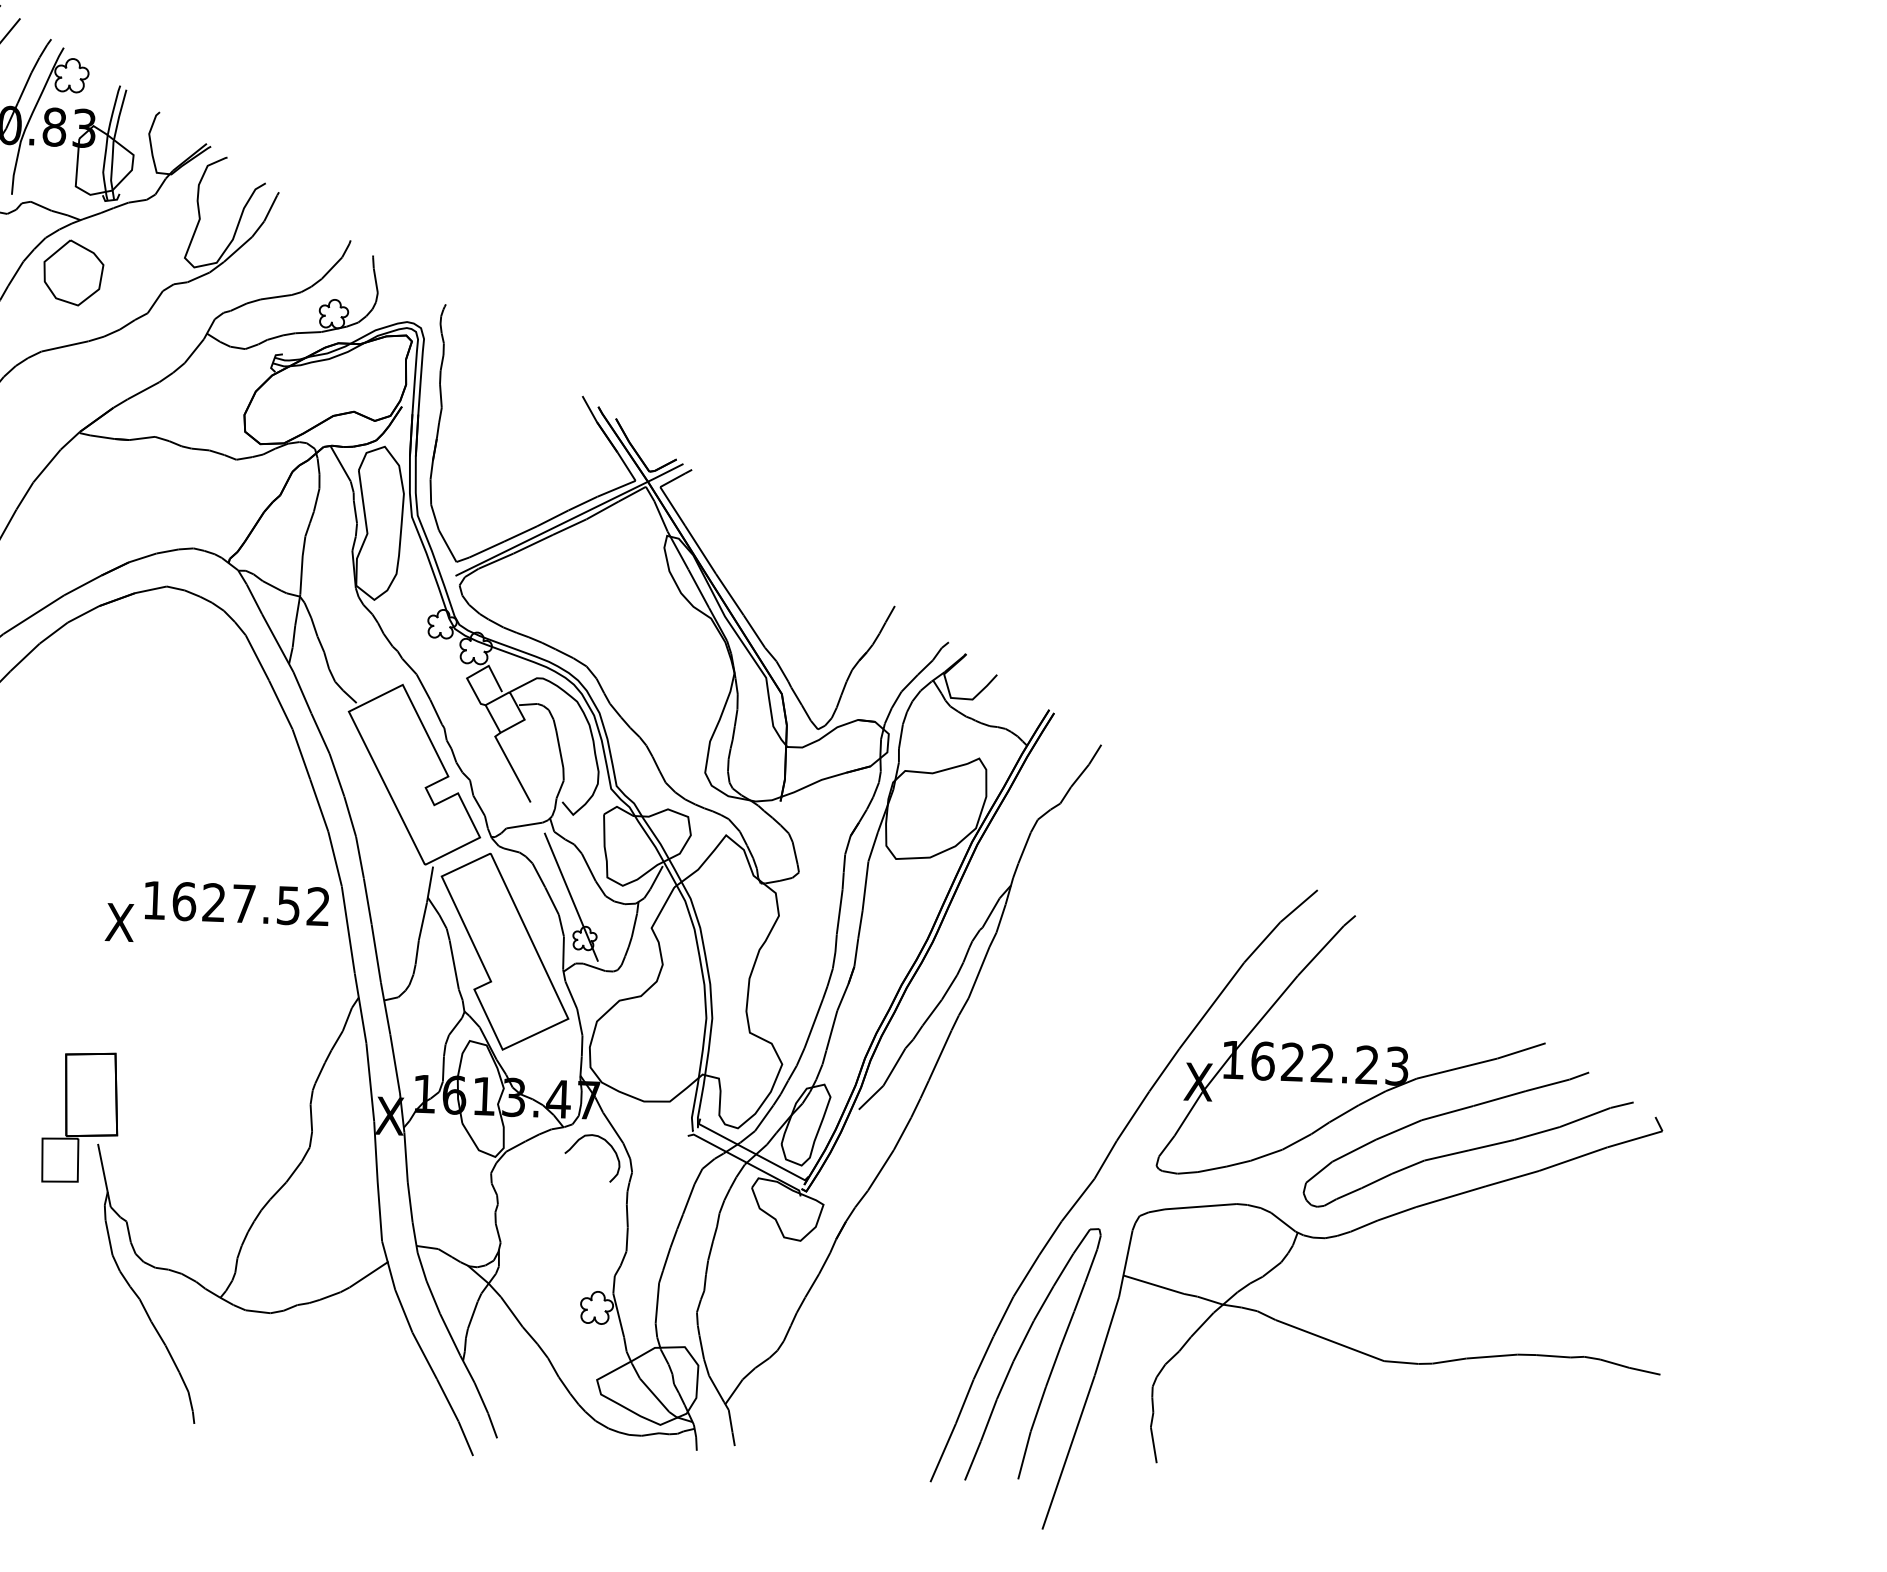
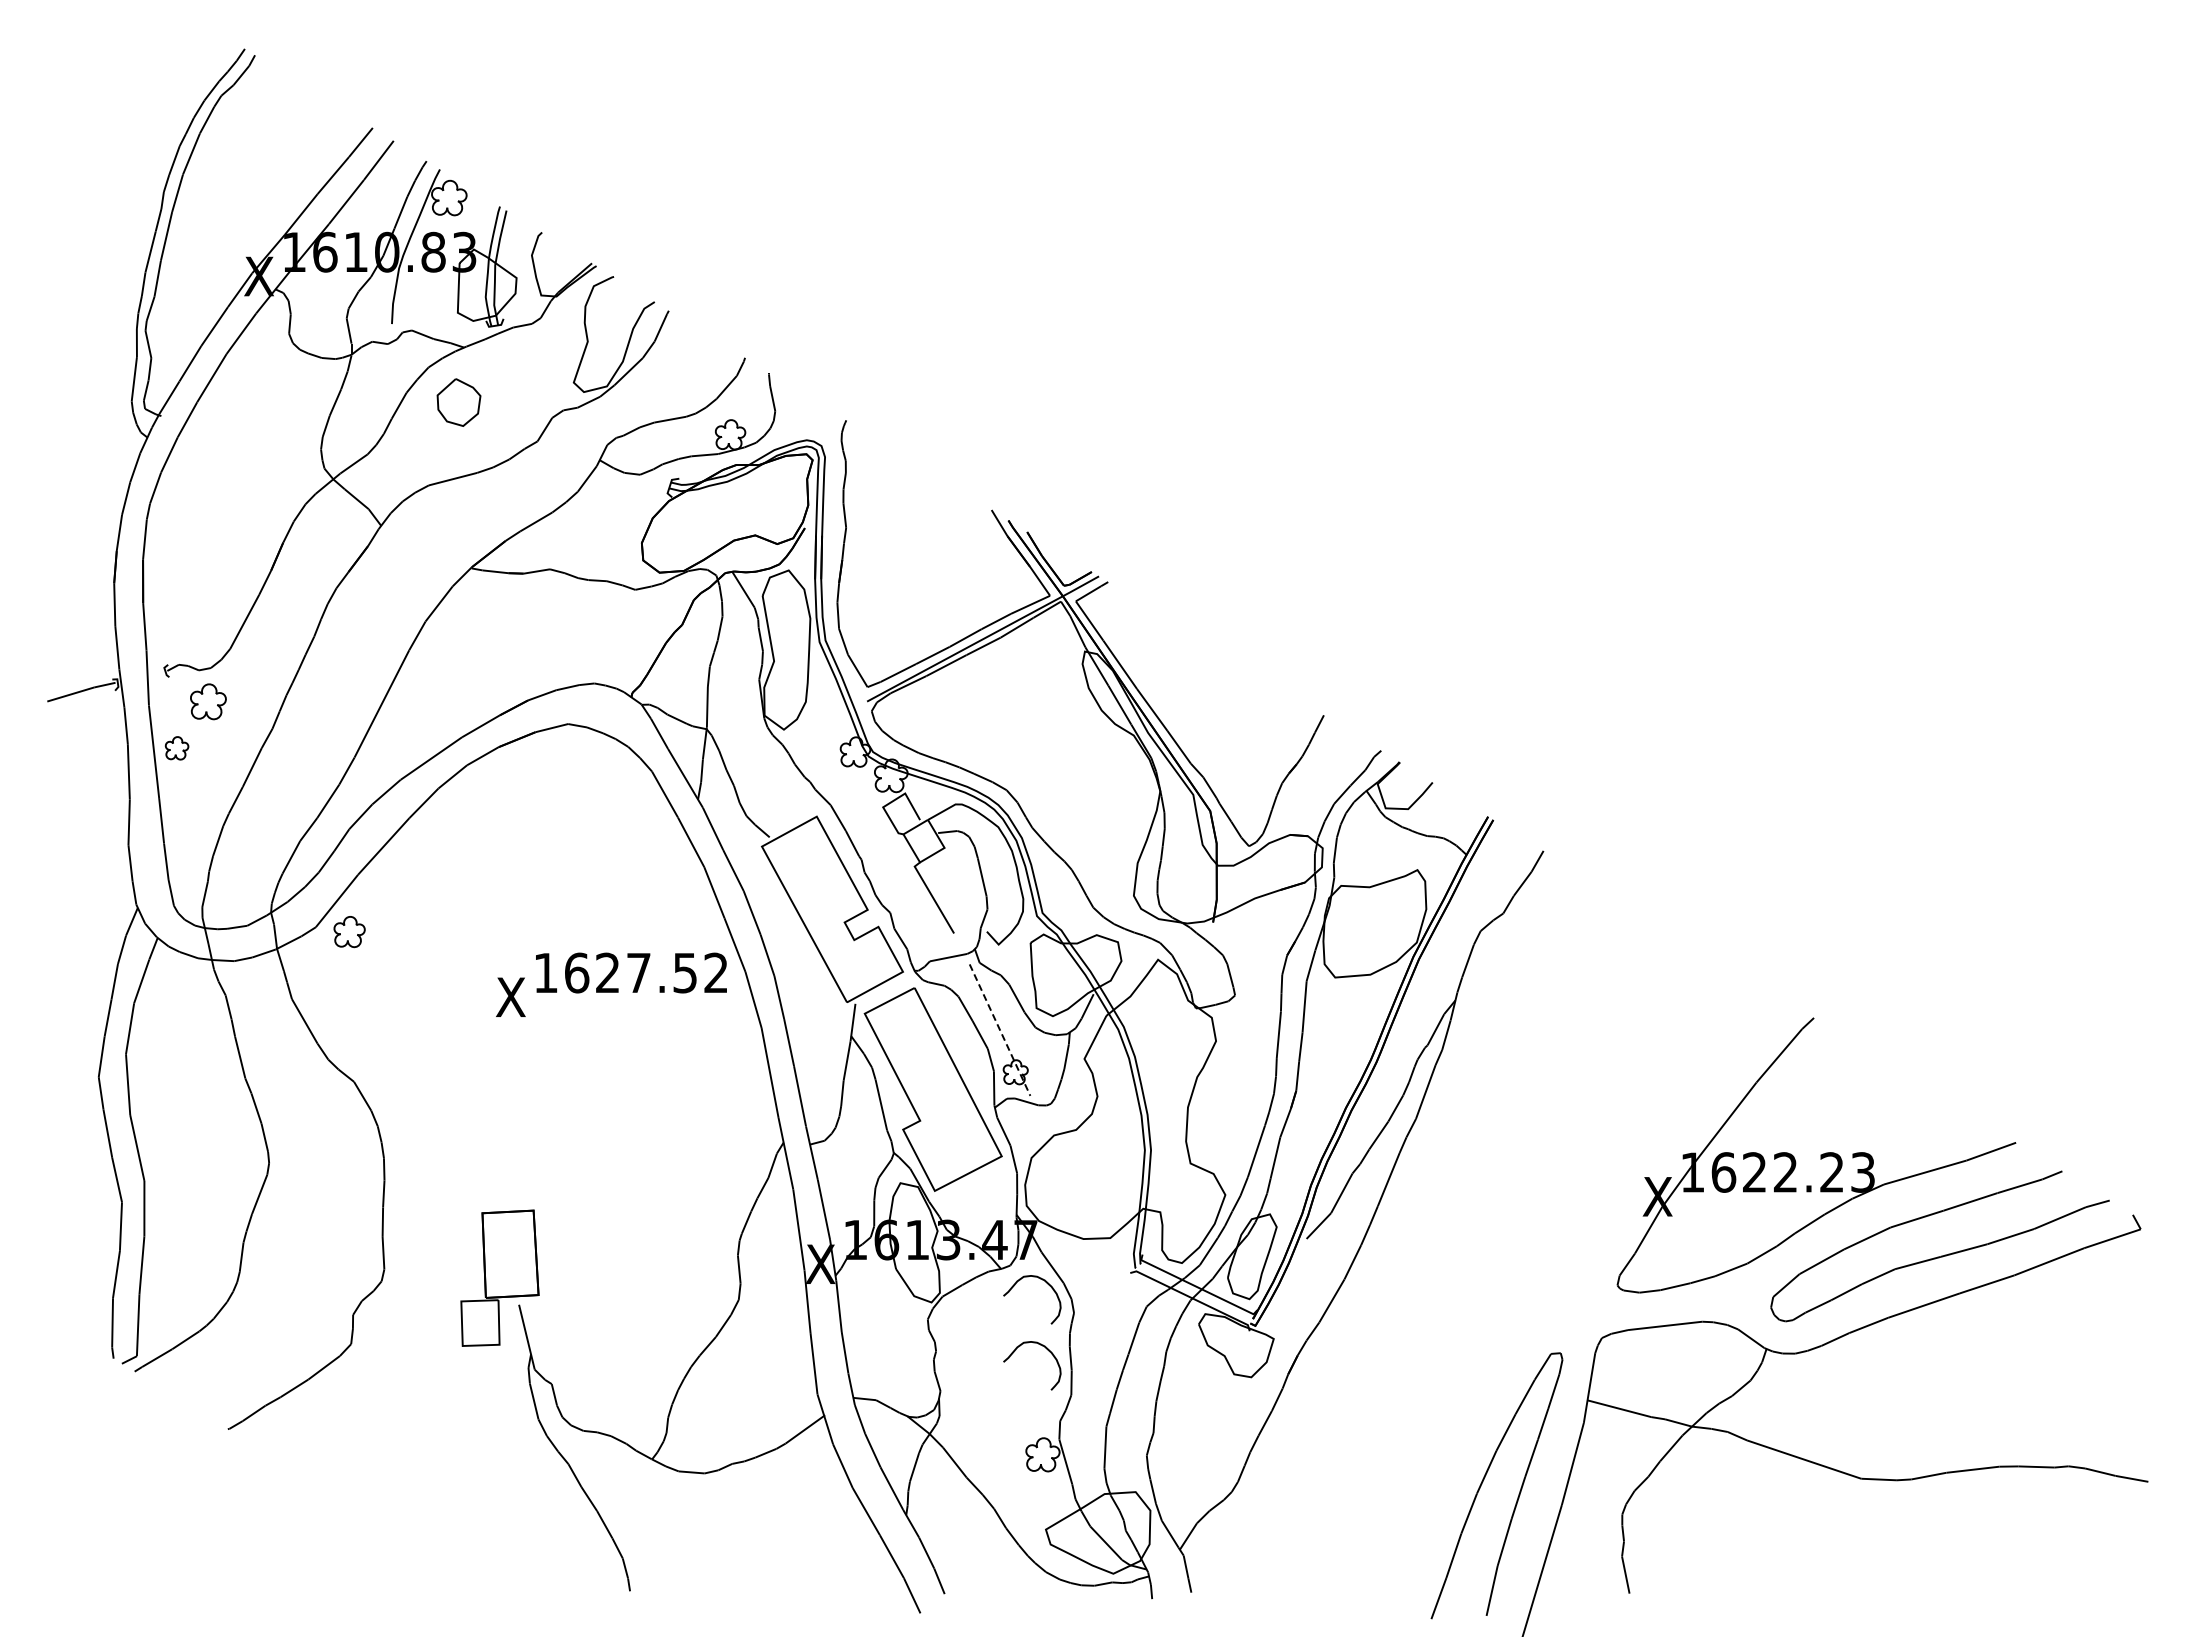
part: (73, 272) -> (458, 402), size x0.7
line: (571, 897) -> (1000, 1030), solid -> dashed
text: (217, 913) -> (611, 984), moved
curve: (1099, 1172) -> (1558, 1294), removed
curve: (605, 1207) -> (1047, 1350), added

